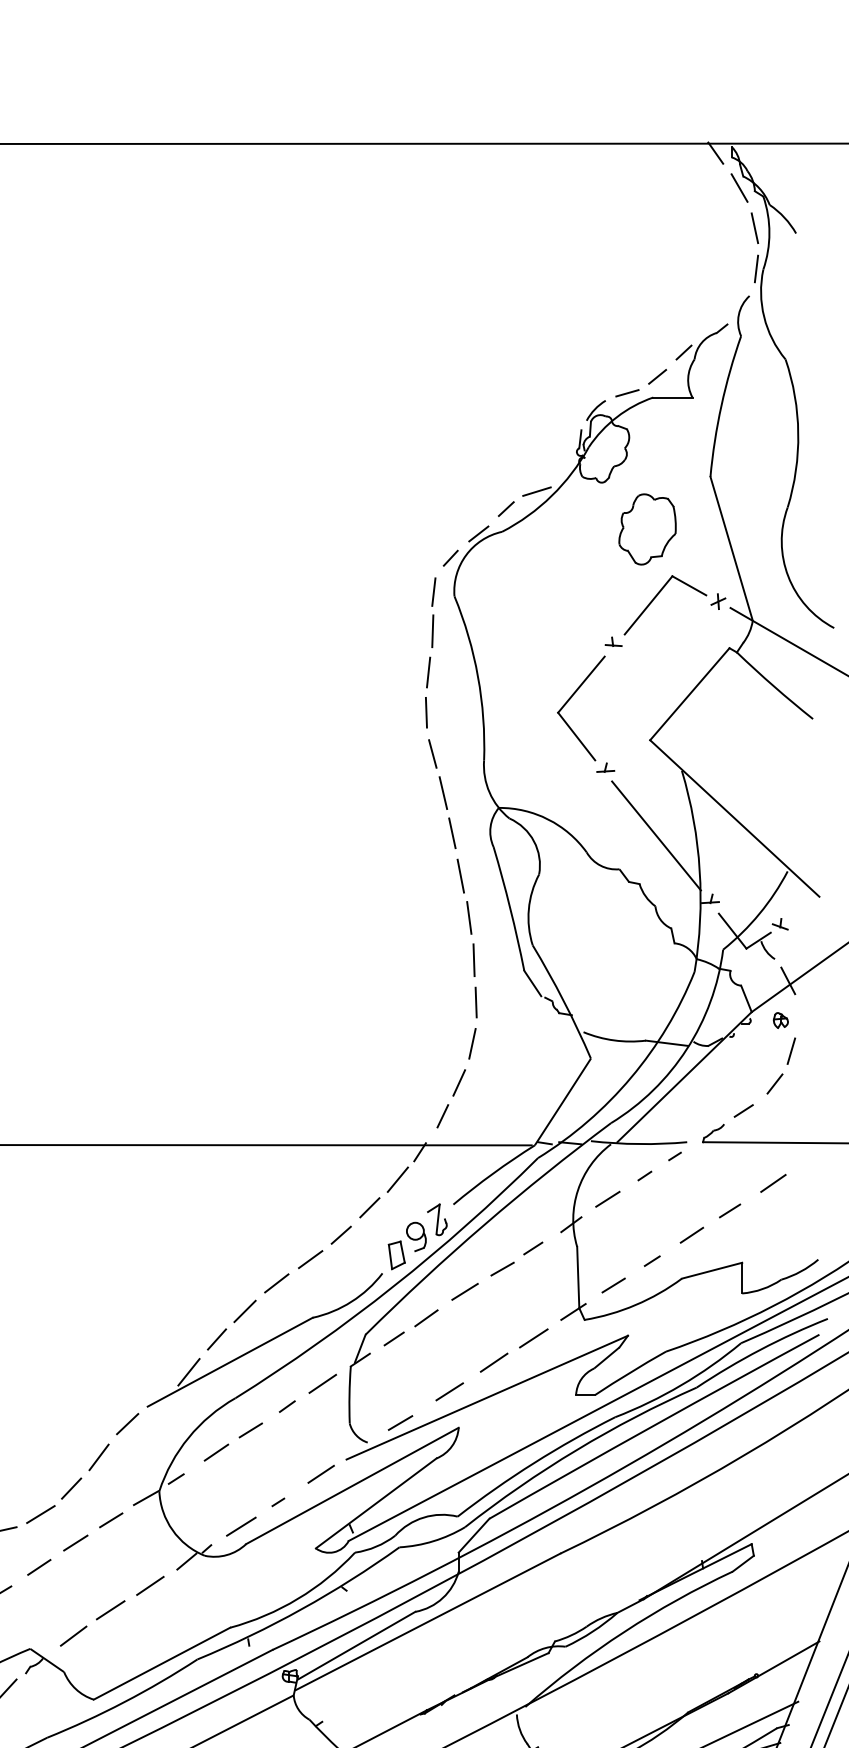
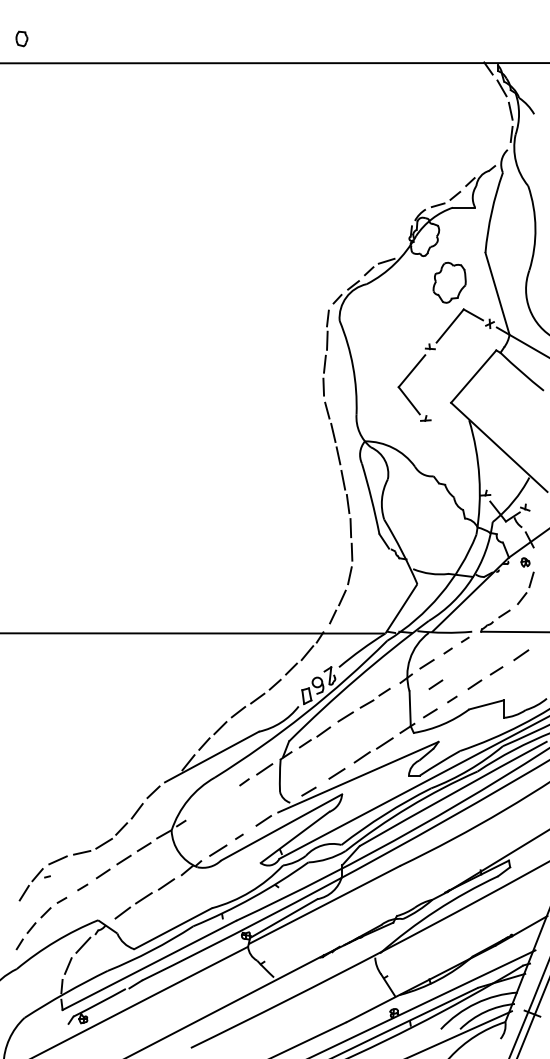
line: (656, 836) -> (454, 457), removed
line: (622, 1234) -> (435, 684), added
line: (229, 1443) -> (211, 803), removed

